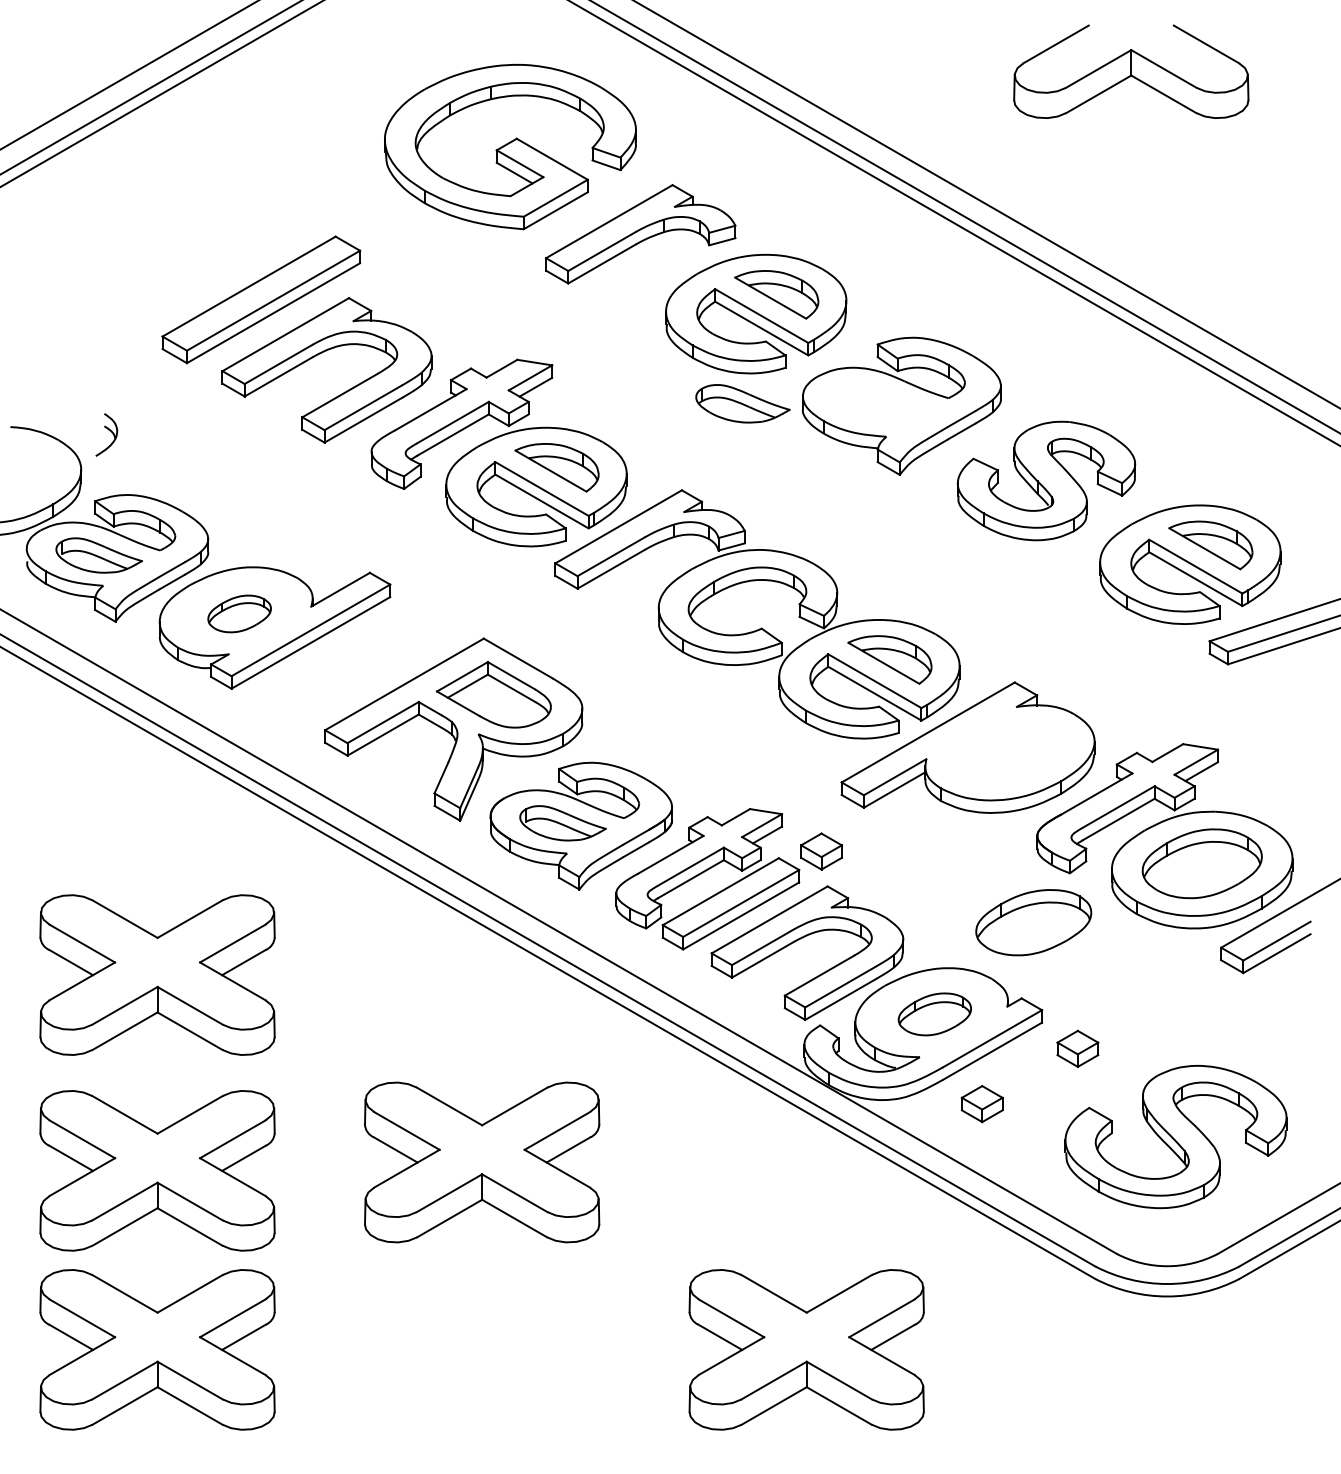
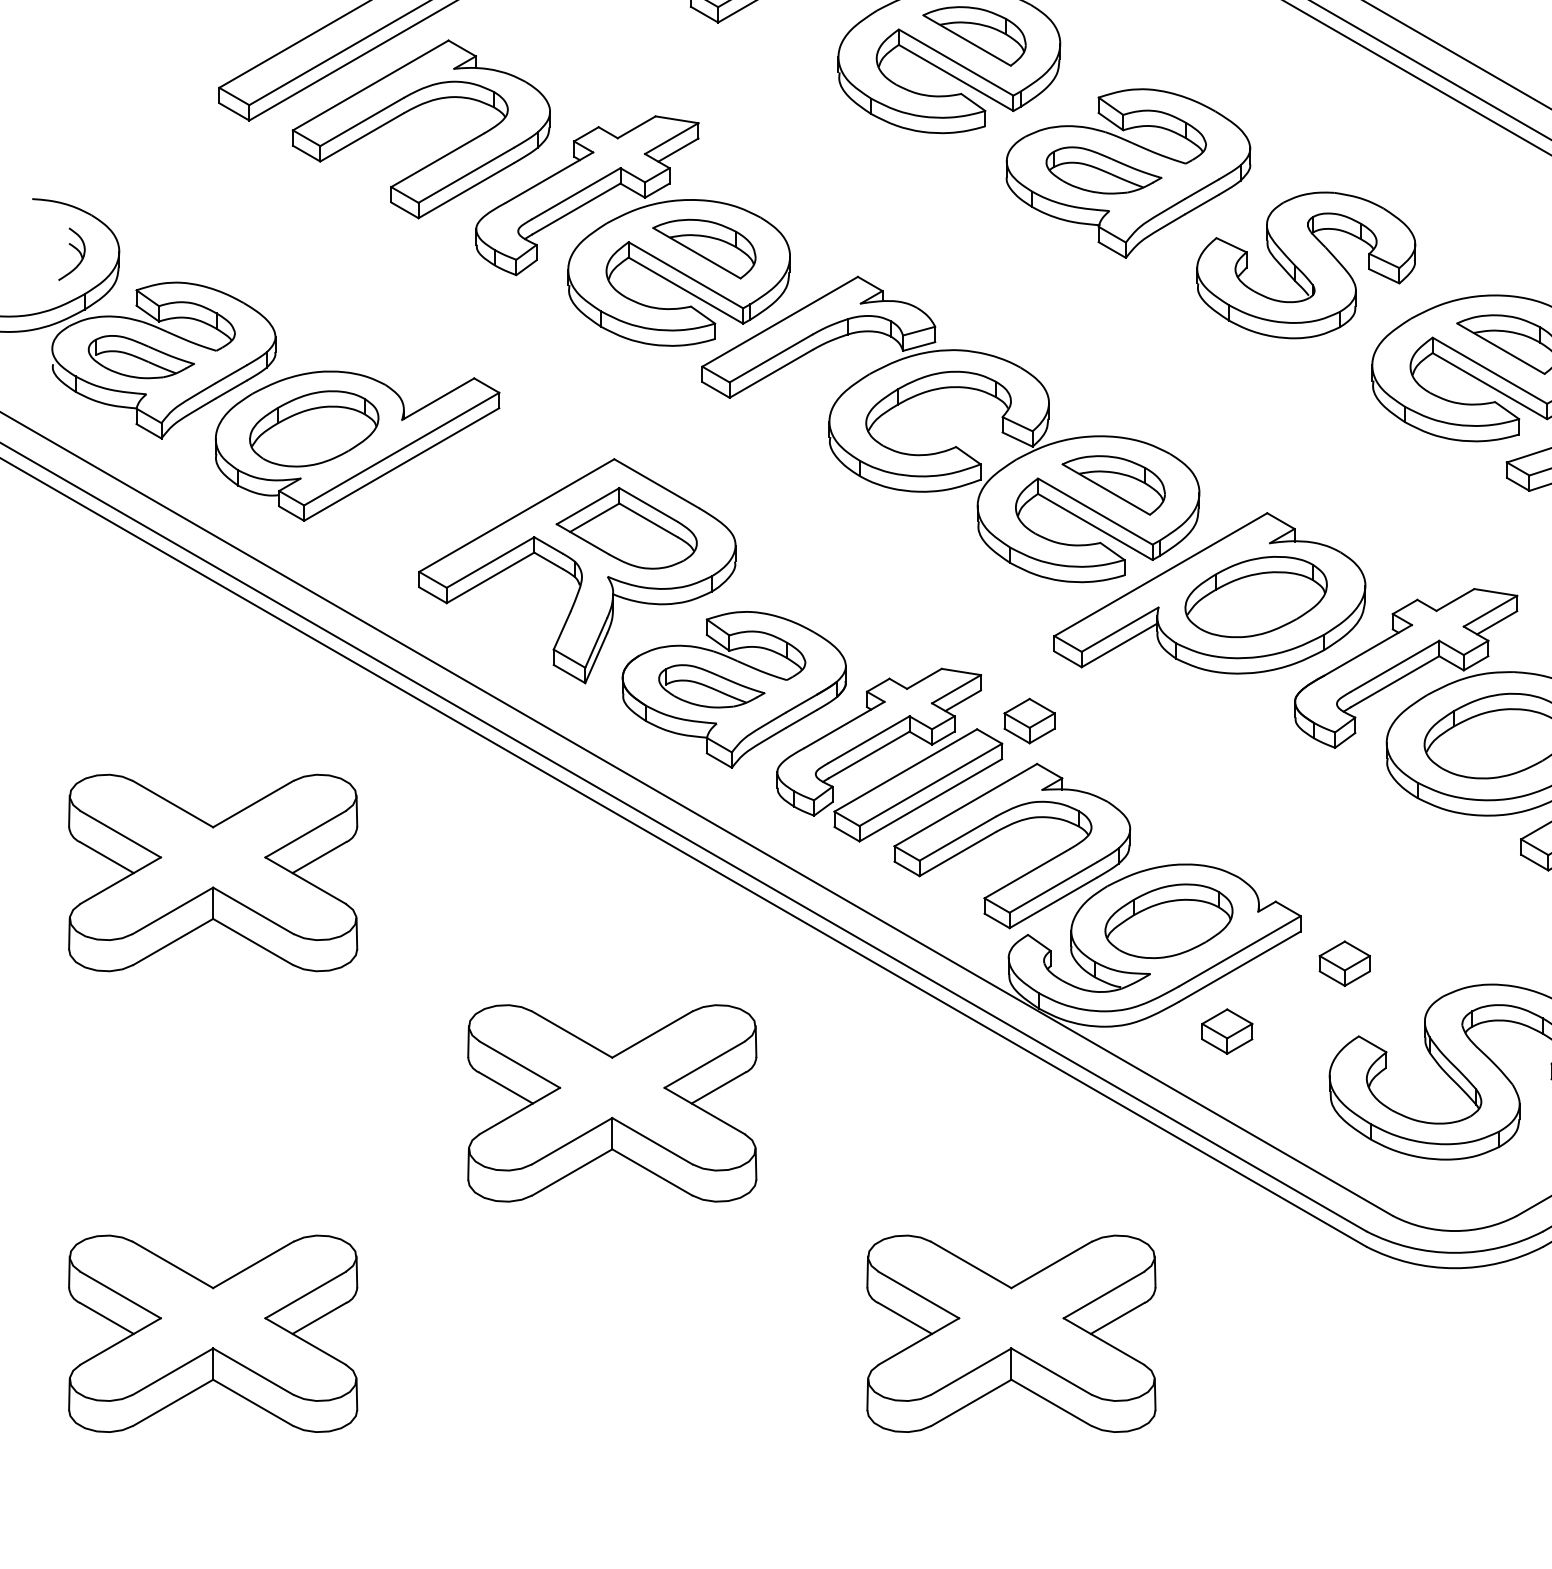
part: (742, 403) -> (1103, 170), moved
part: (106, 434) -> (71, 253), moved
part: (239, 613) -> (313, 428), size x1.67
part: (1033, 922) -> (1255, 596), moved
part: (934, 1014) -> (1168, 921), size x1.43
part: (157, 1170) -> (213, 1113), removed

